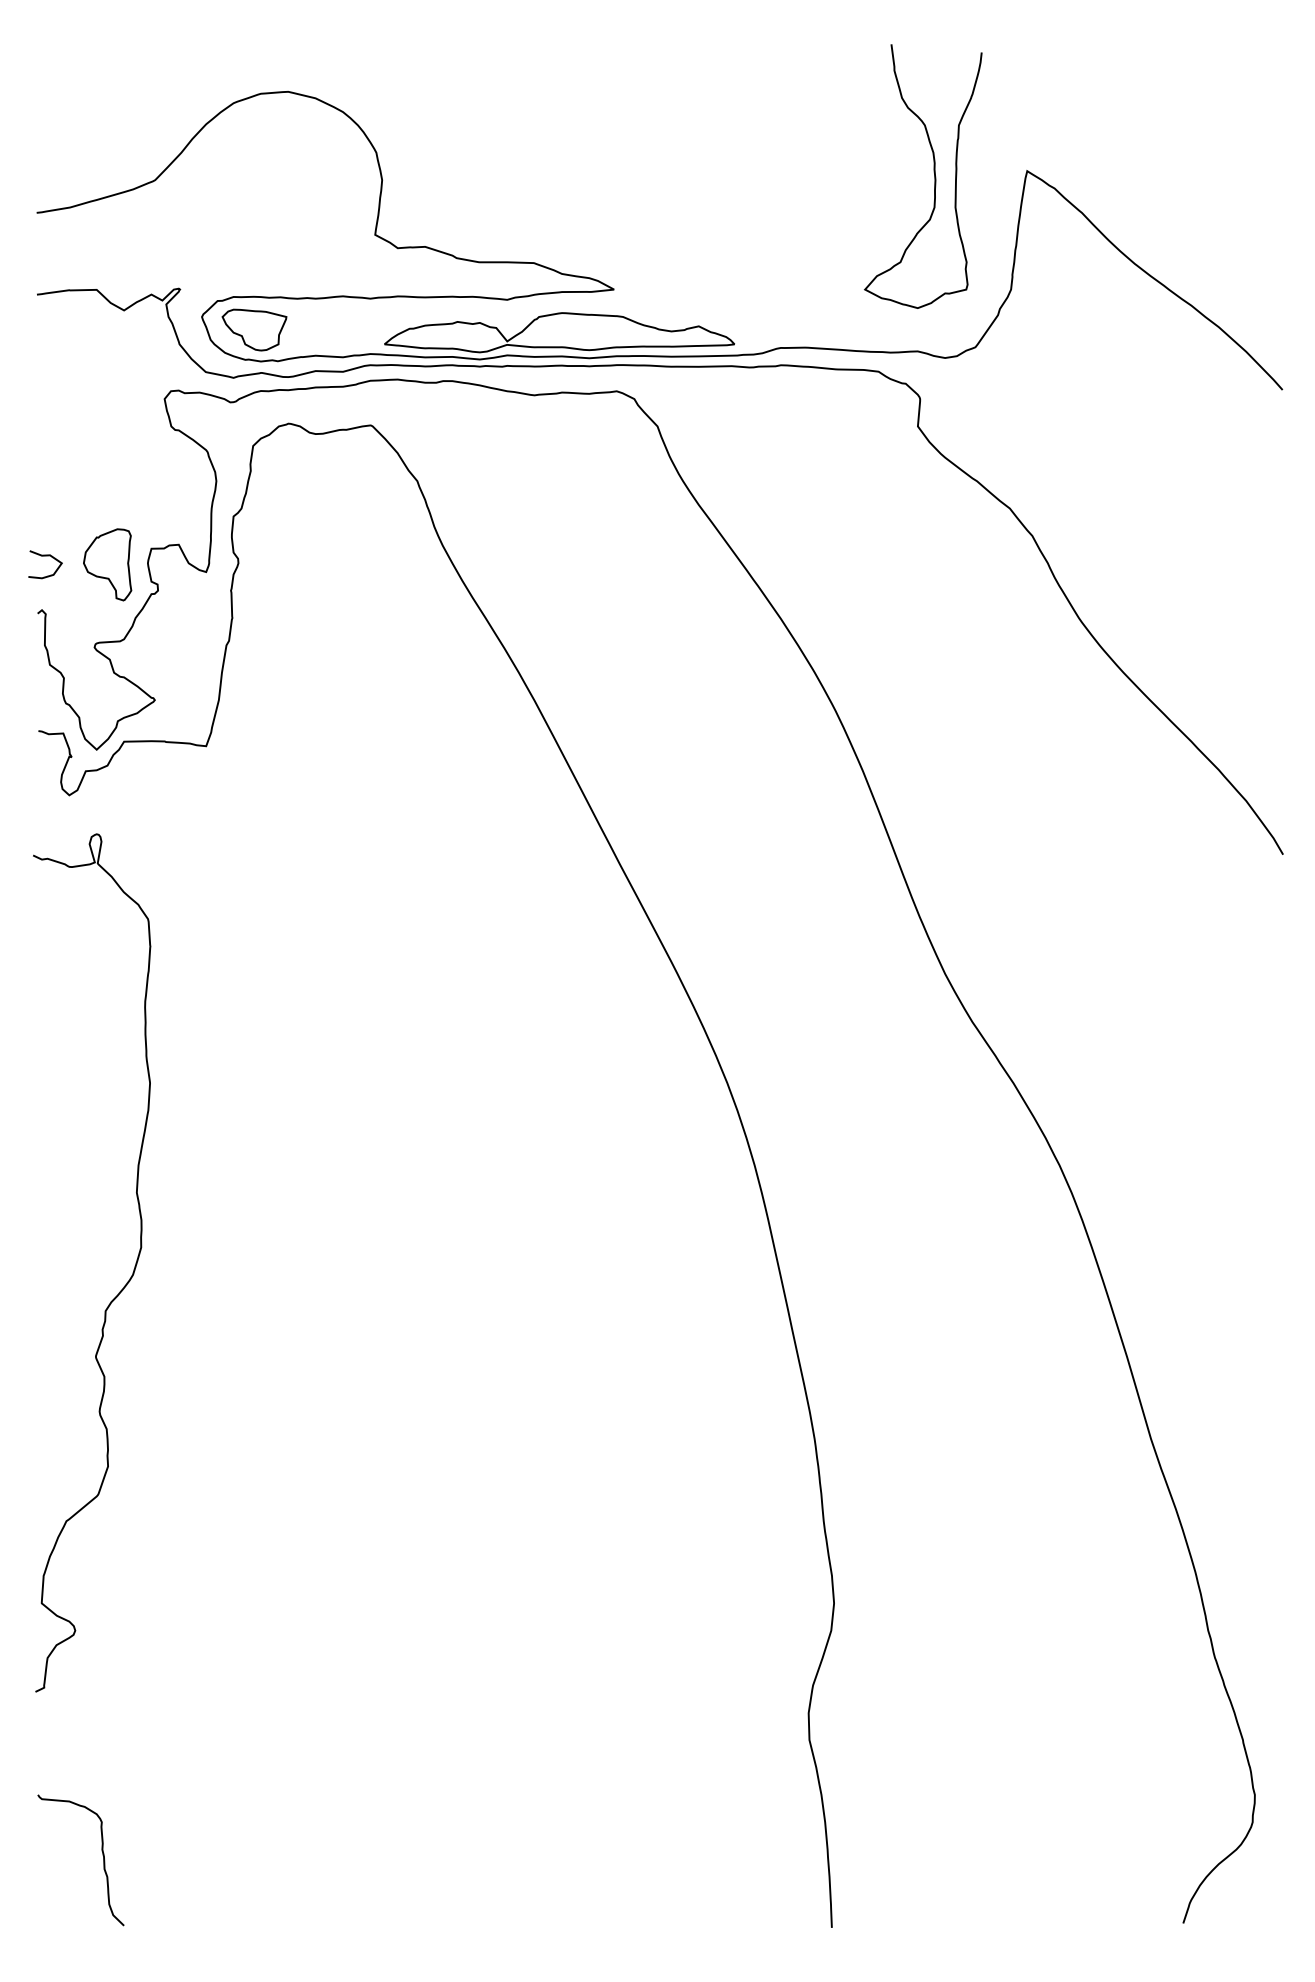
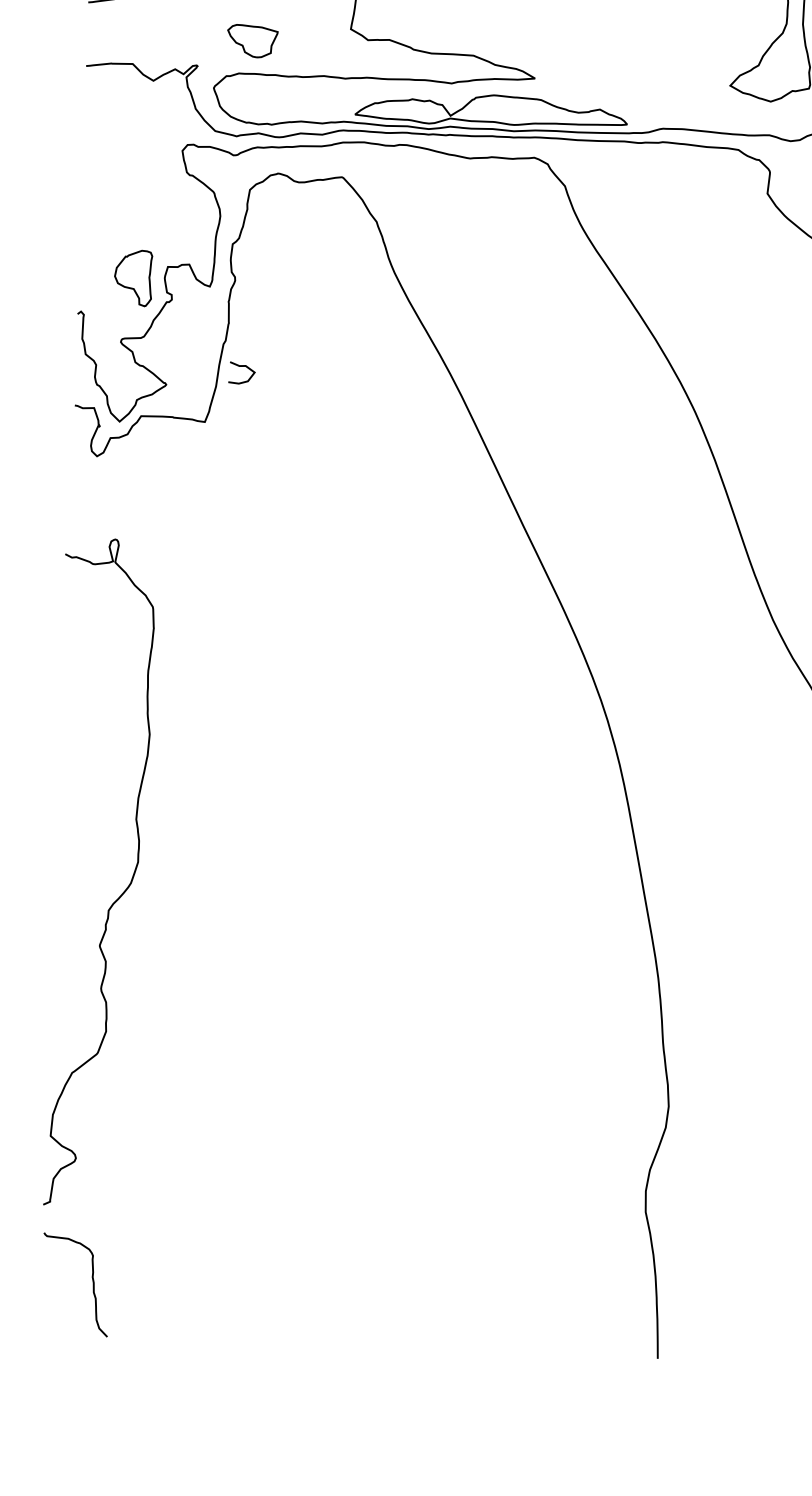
part: (254, 329) -> (252, 40), moved
curve: (45, 556) -> (242, 366), moved
curve: (123, 1286) -> (123, 891), moved

